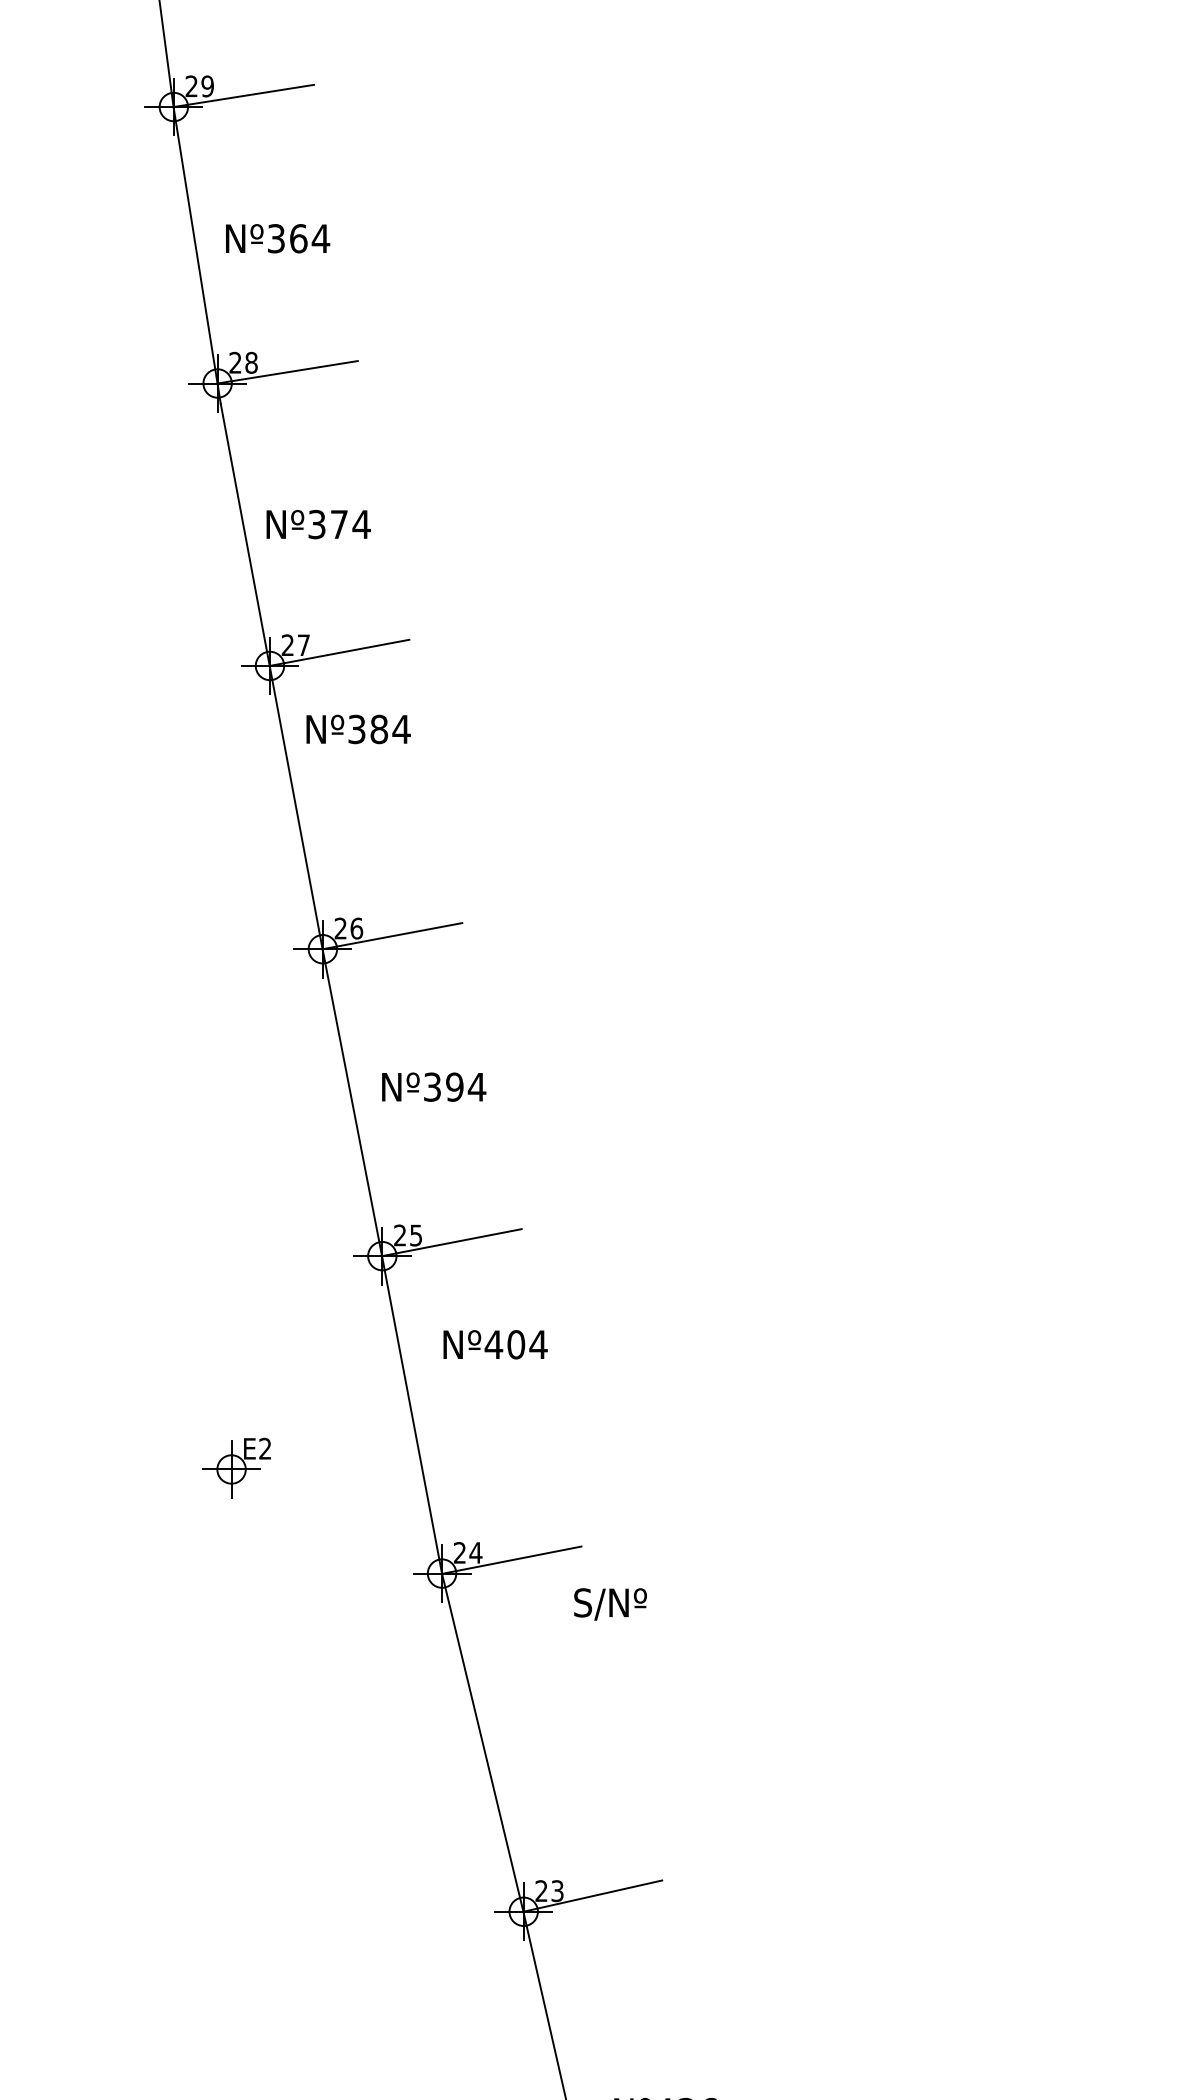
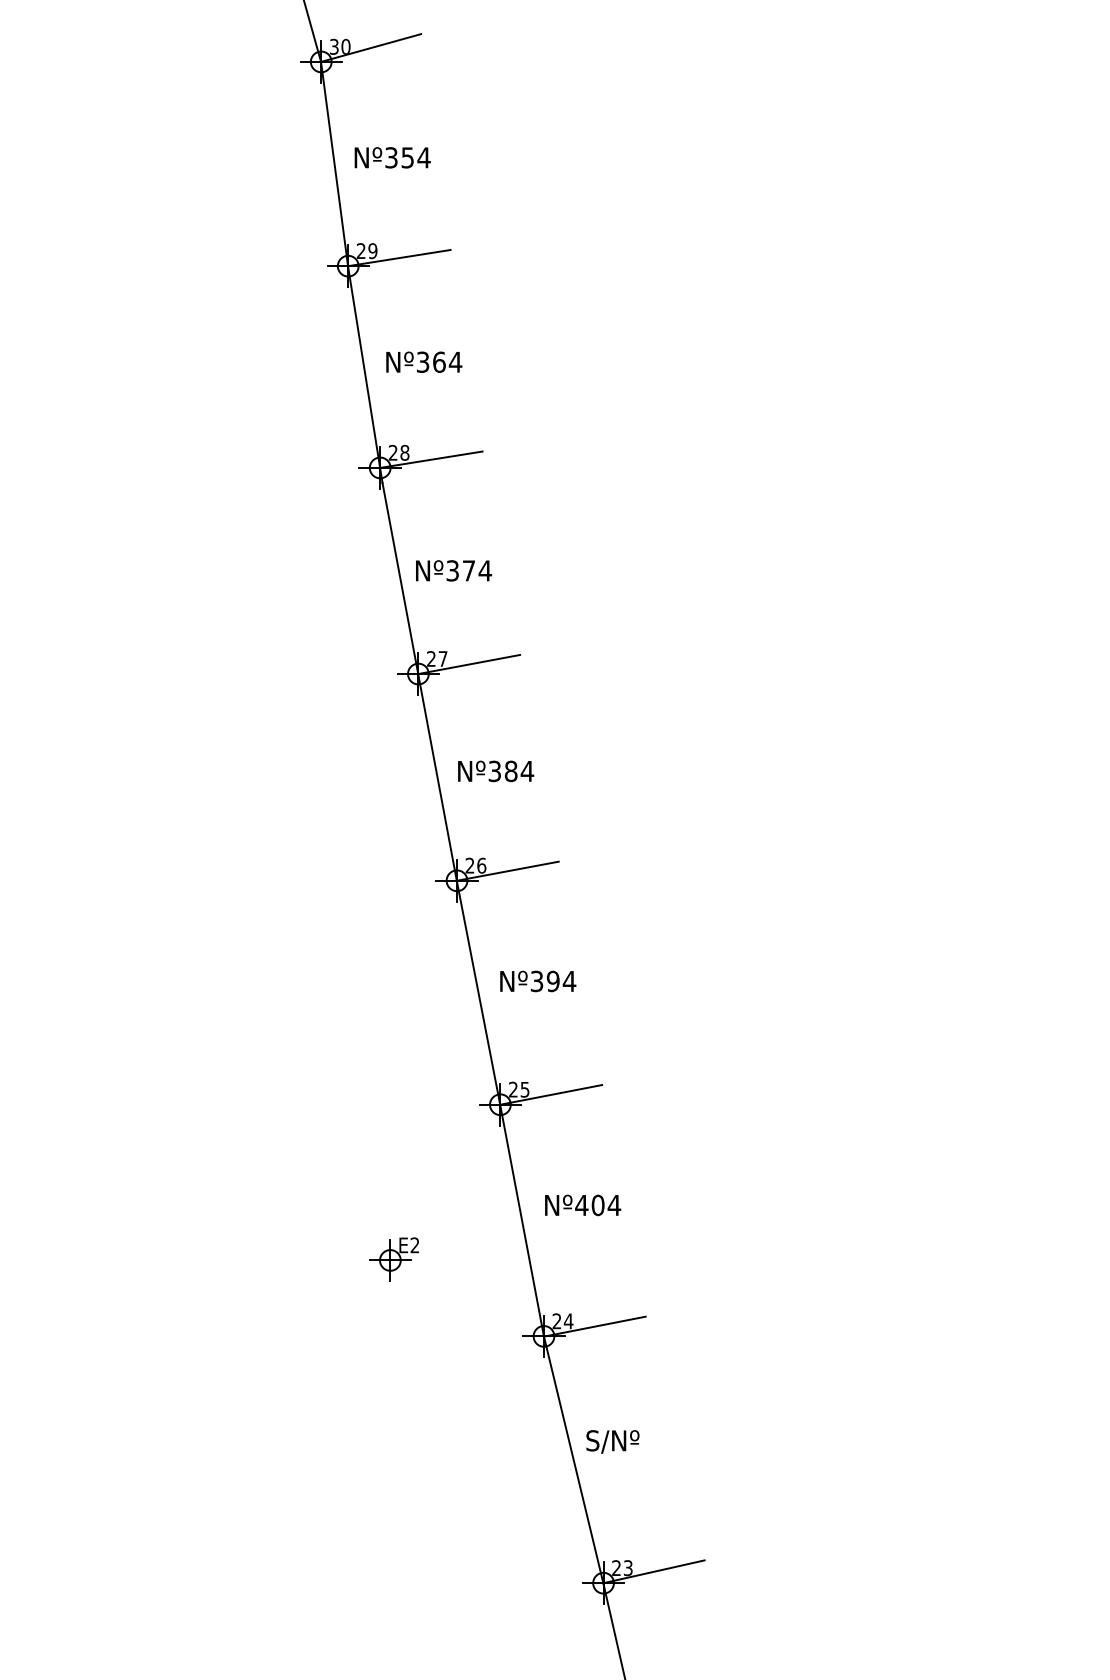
text: (359, 729) -> (496, 771), moved
text: (496, 1344) -> (583, 1205), moved
text: (609, 1603) -> (612, 1441), moved

